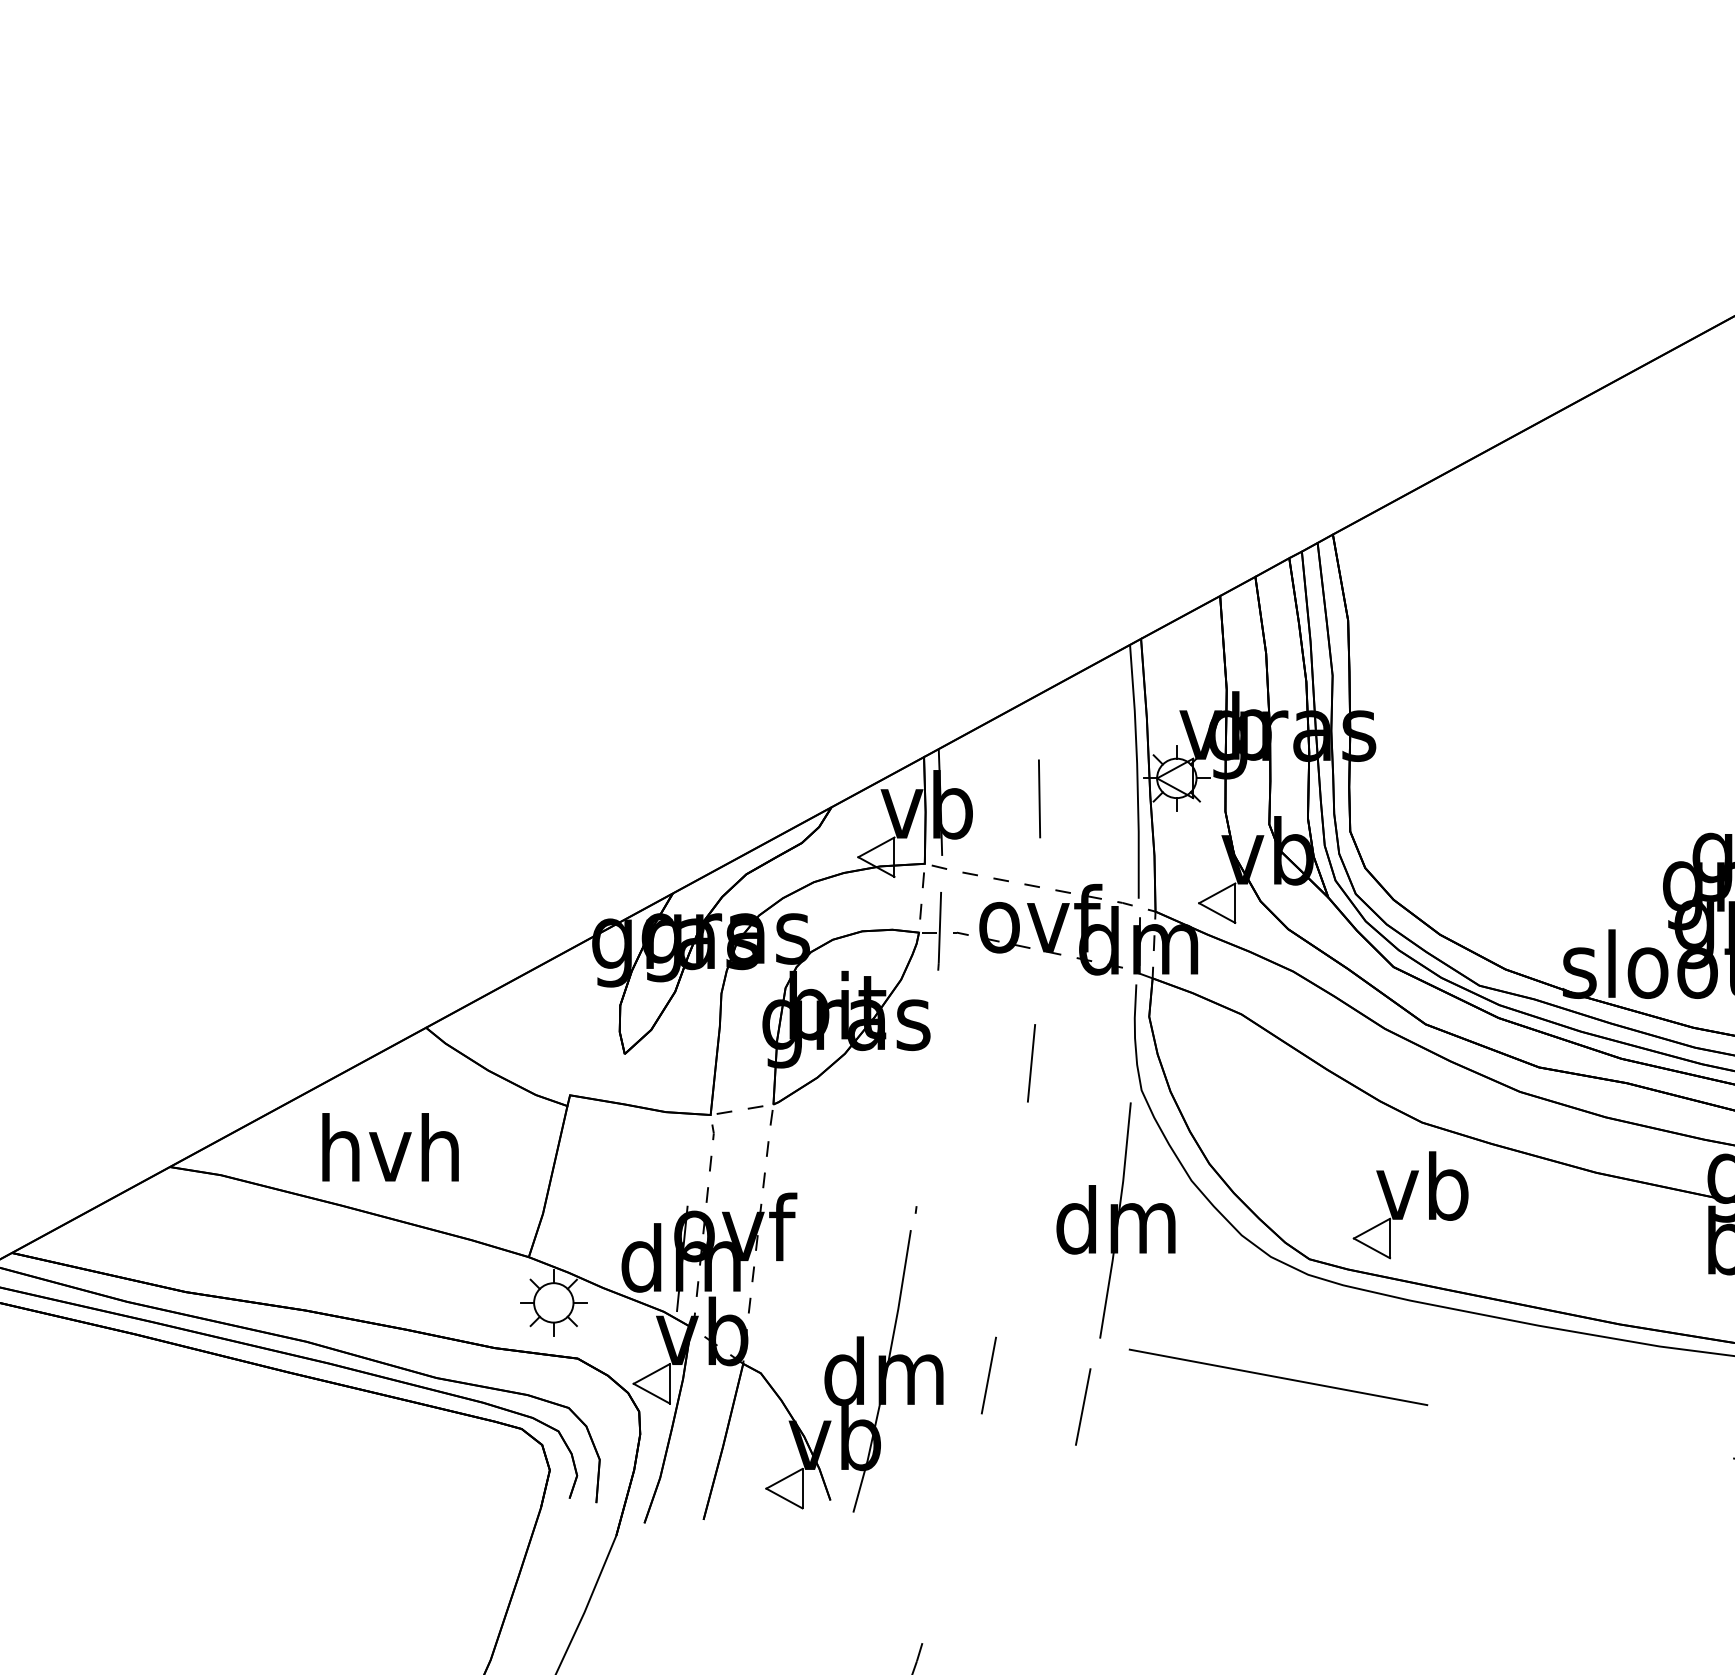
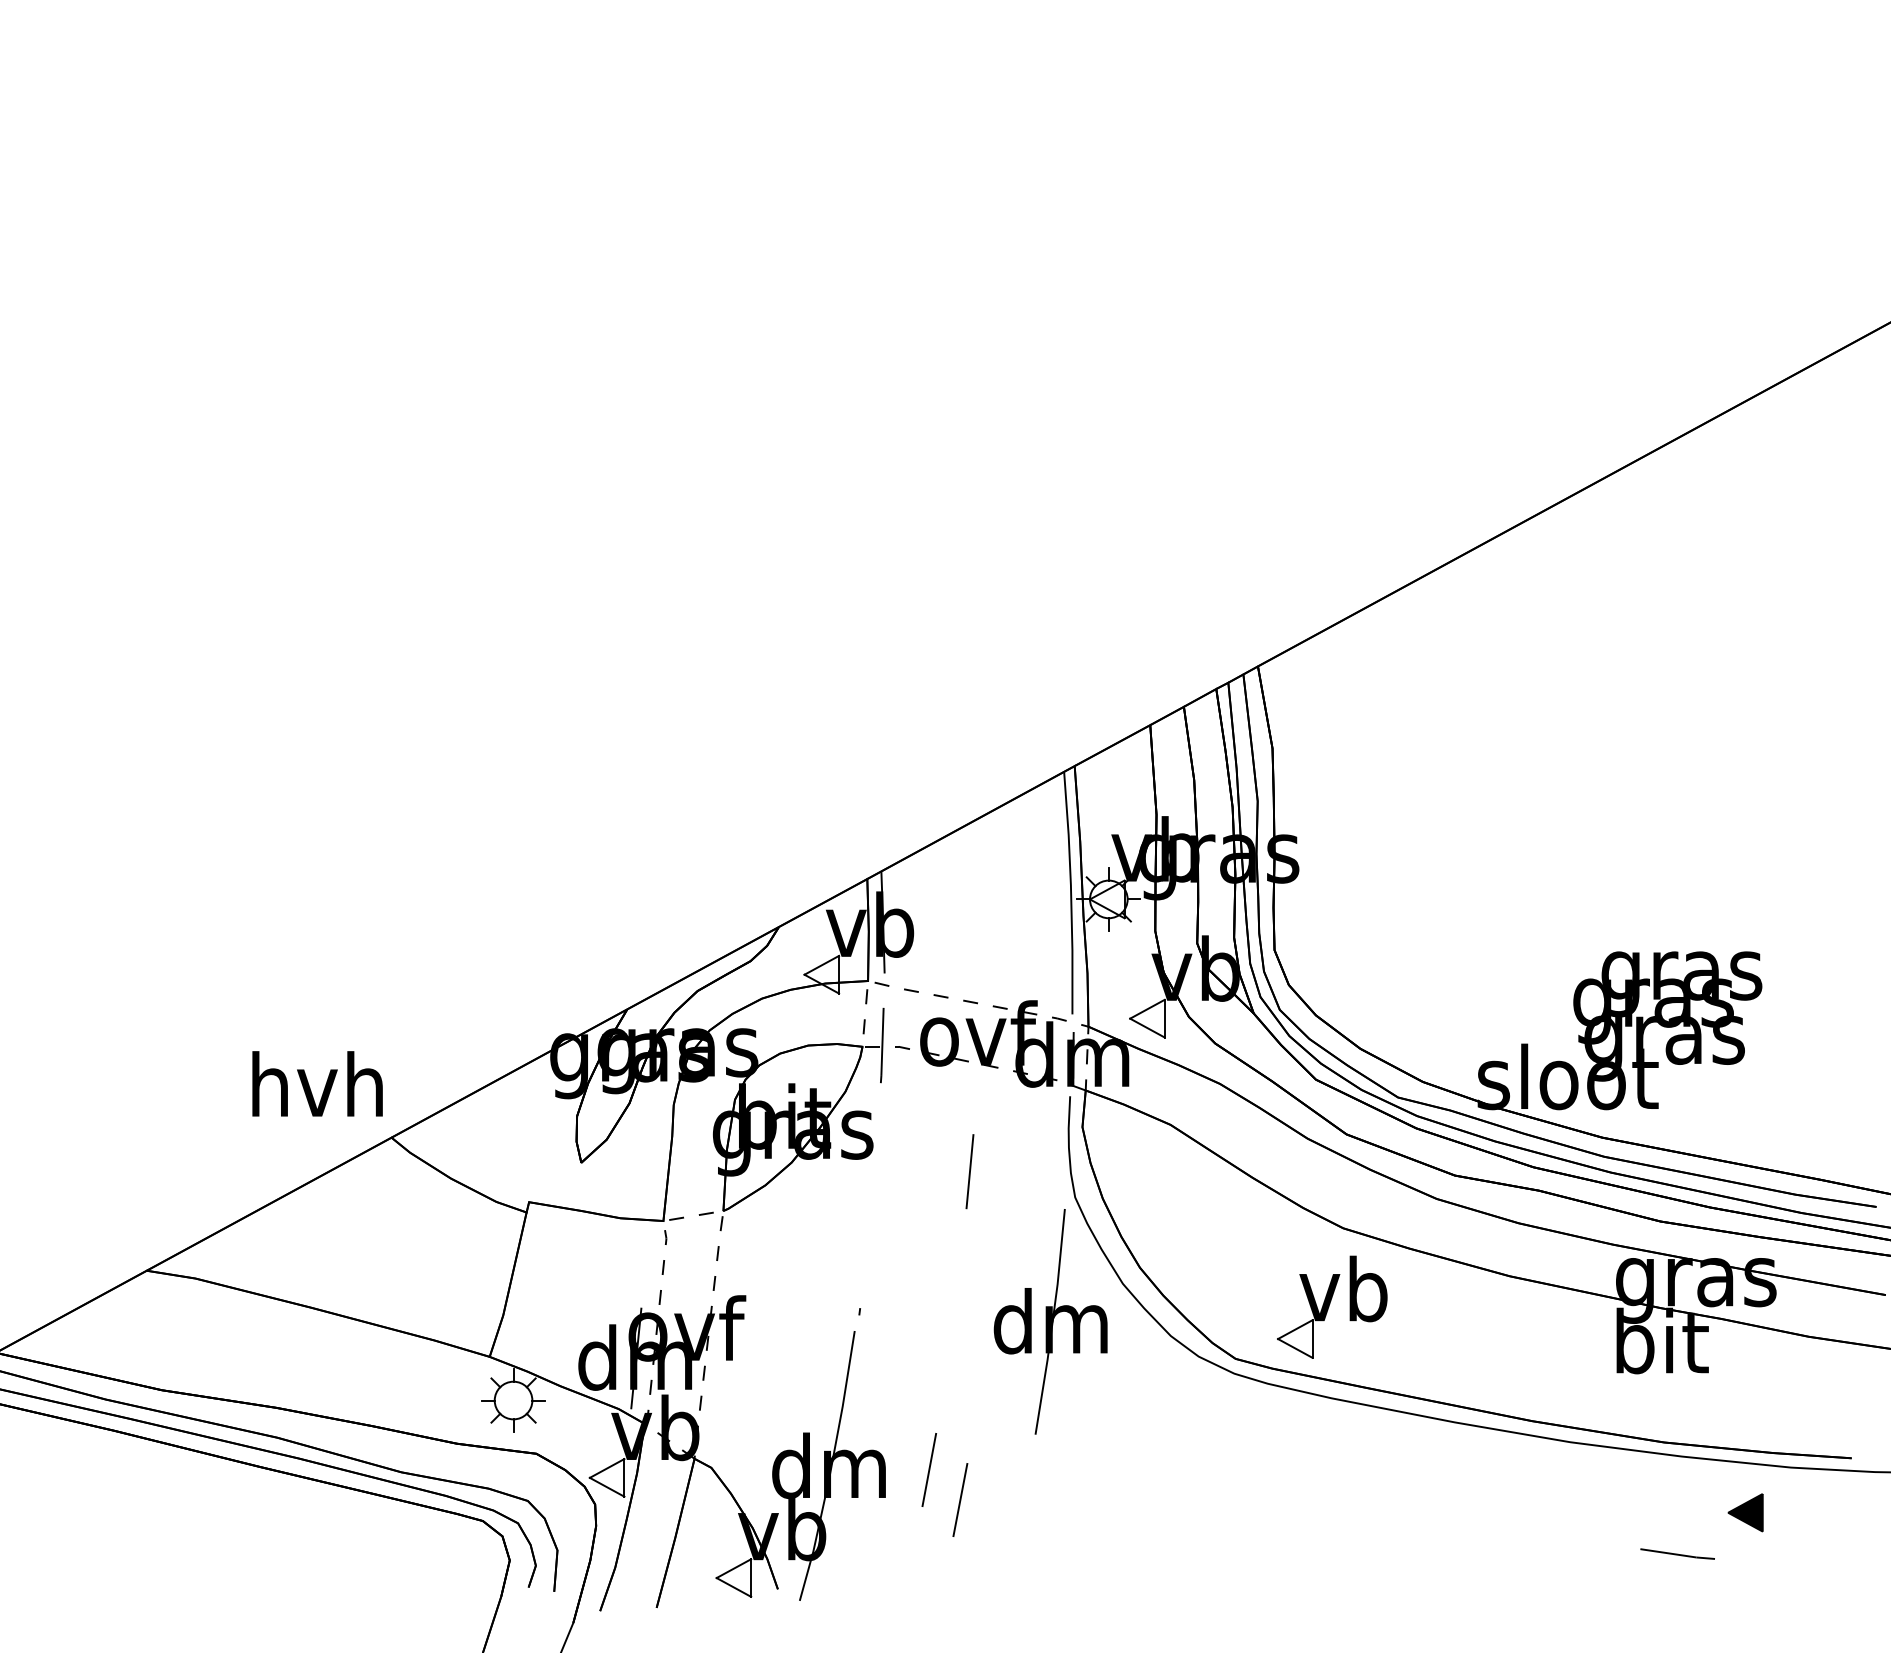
line: (1039, 798) -> (977, 918), removed
text: (390, 1146) -> (317, 1083), moved
line: (1277, 1377) -> (1205, 1471), removed
line: (1083, 1406) -> (960, 1499), moved

